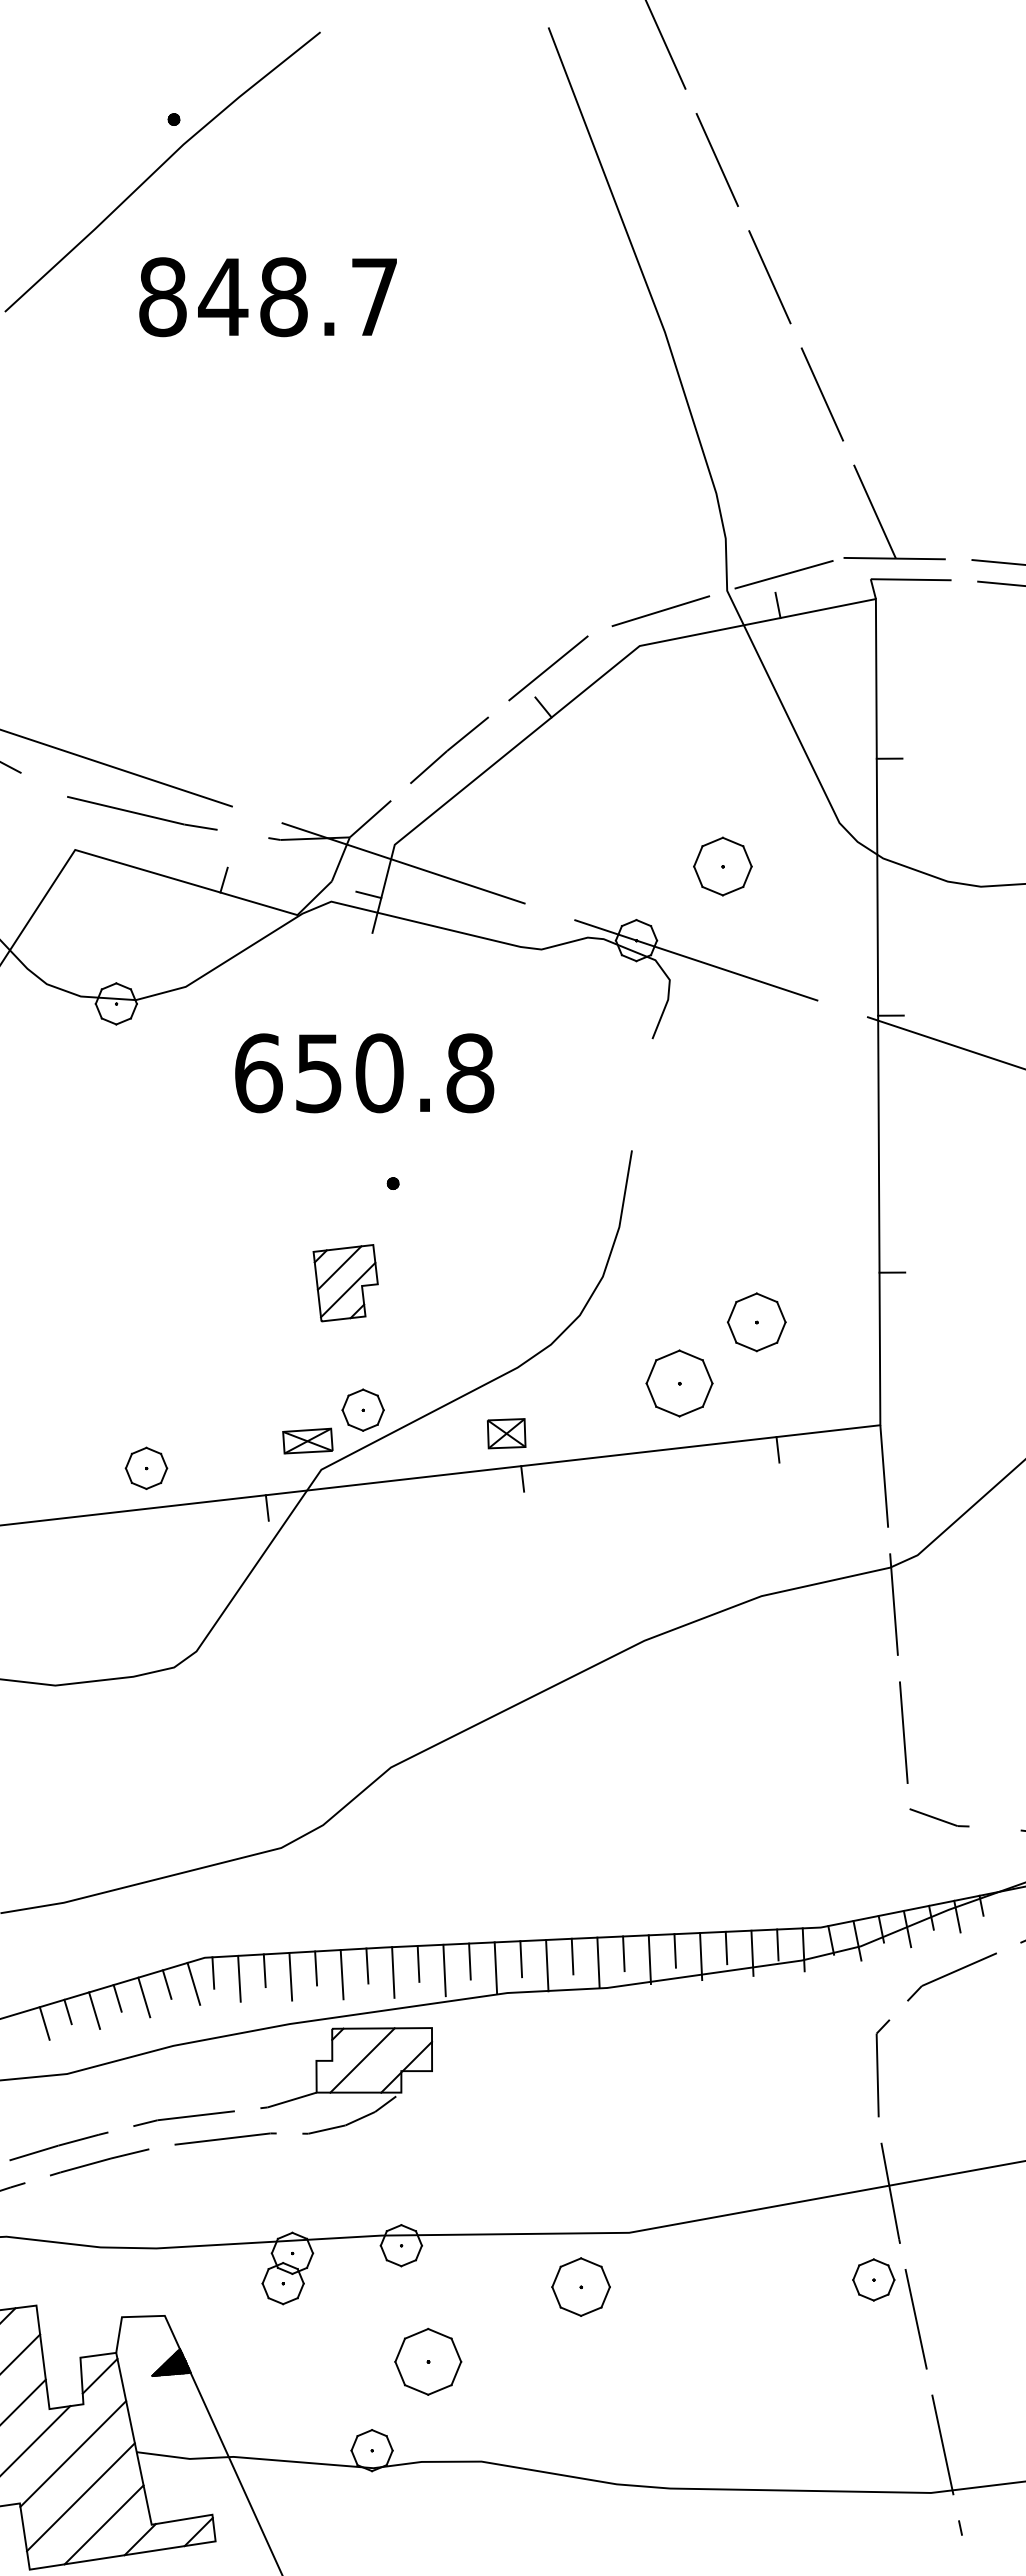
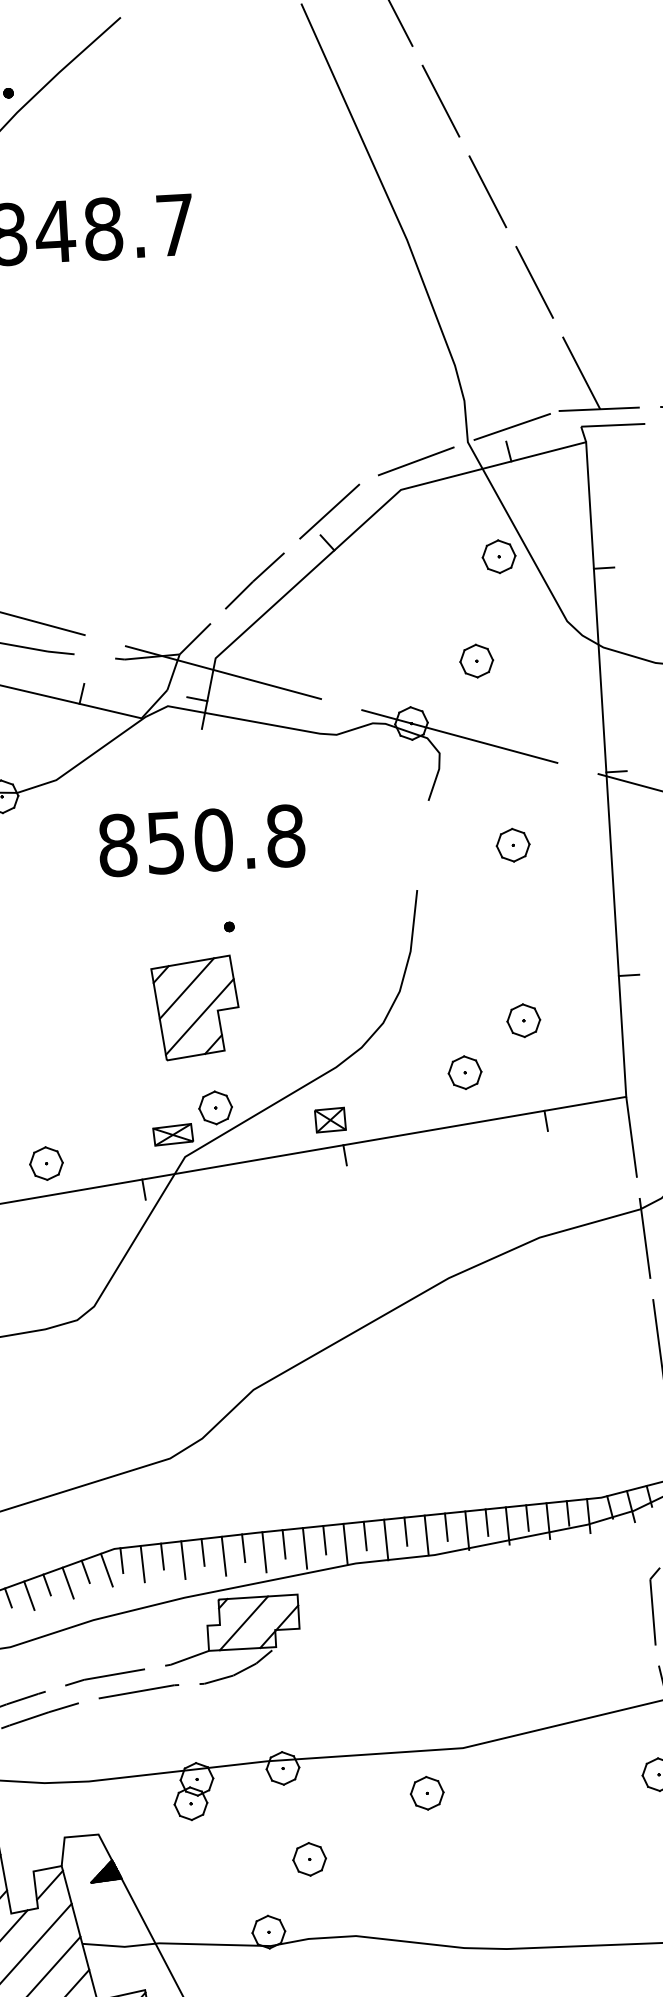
part: (757, 736) -> (498, 556), added
part: (722, 866) -> (476, 660), size x0.71
text: (258, 1073) -> (117, 845), 650.8 -> 850.8
part: (755, 1100) -> (512, 845), added
part: (345, 1282) -> (195, 1007), size x1.67
part: (756, 1321) -> (523, 1020), size x0.71
part: (678, 1383) -> (464, 1072), size x0.62
part: (580, 2286) -> (426, 1792), size x0.71
part: (428, 2361) -> (309, 1859), size x0.62

